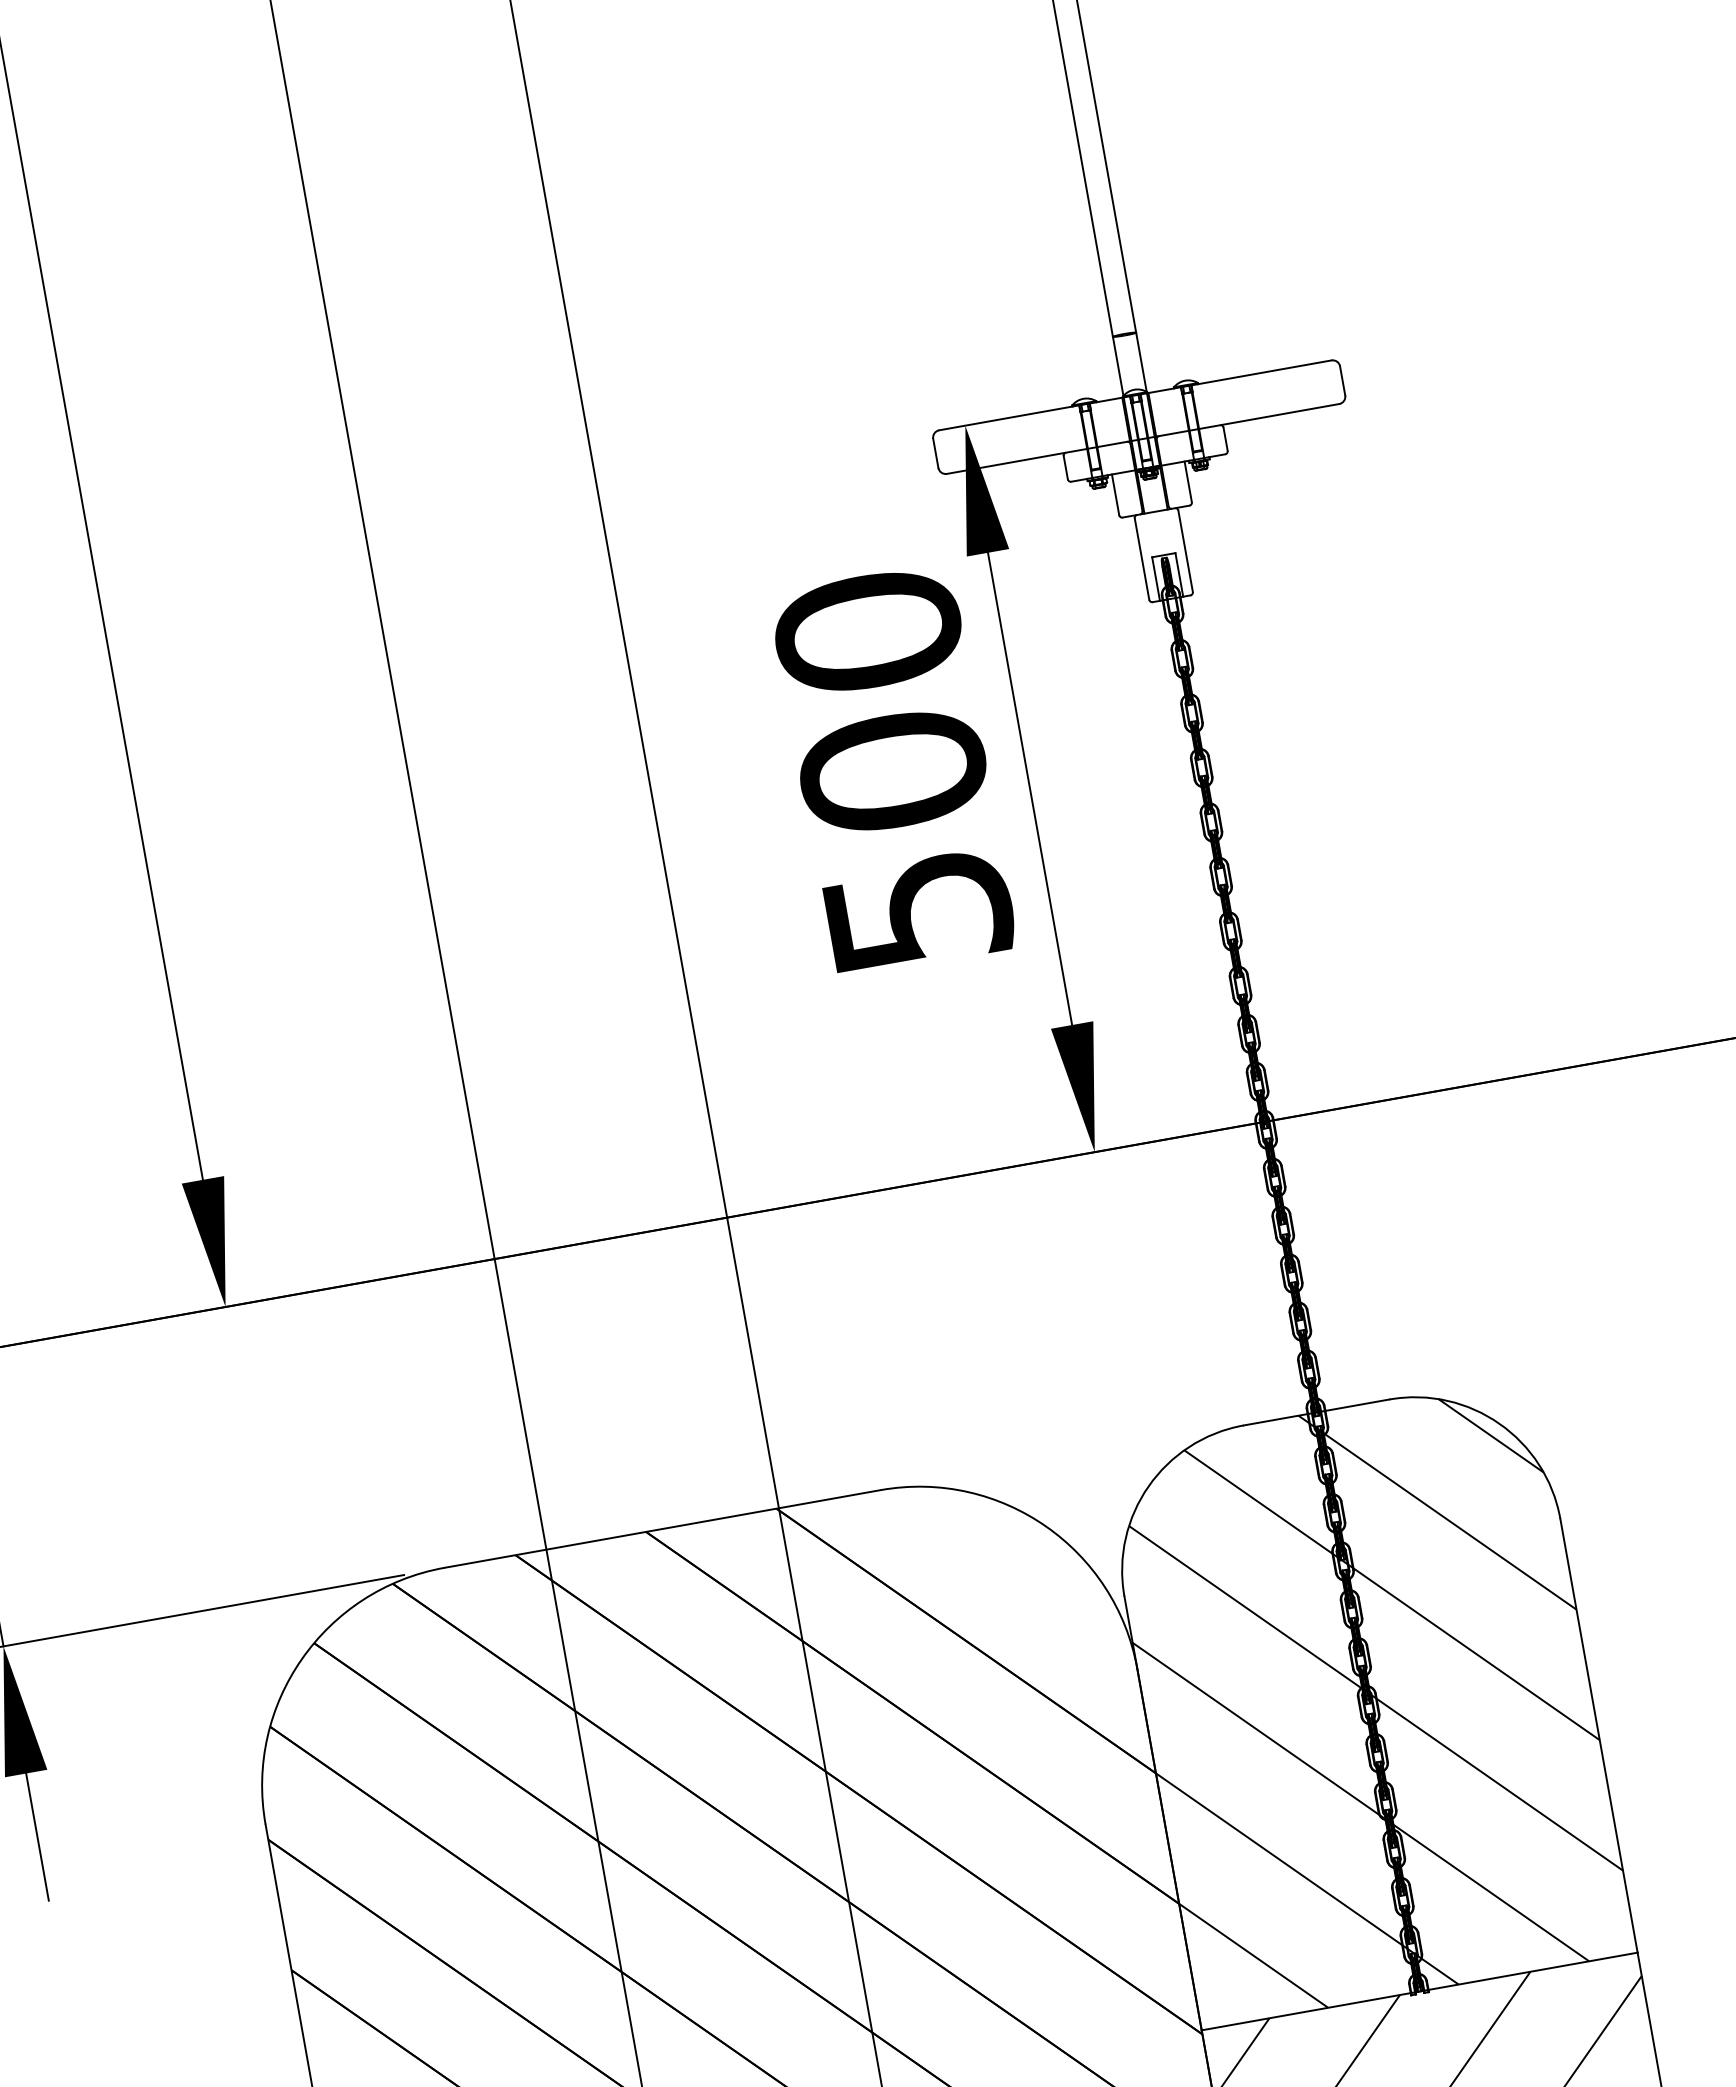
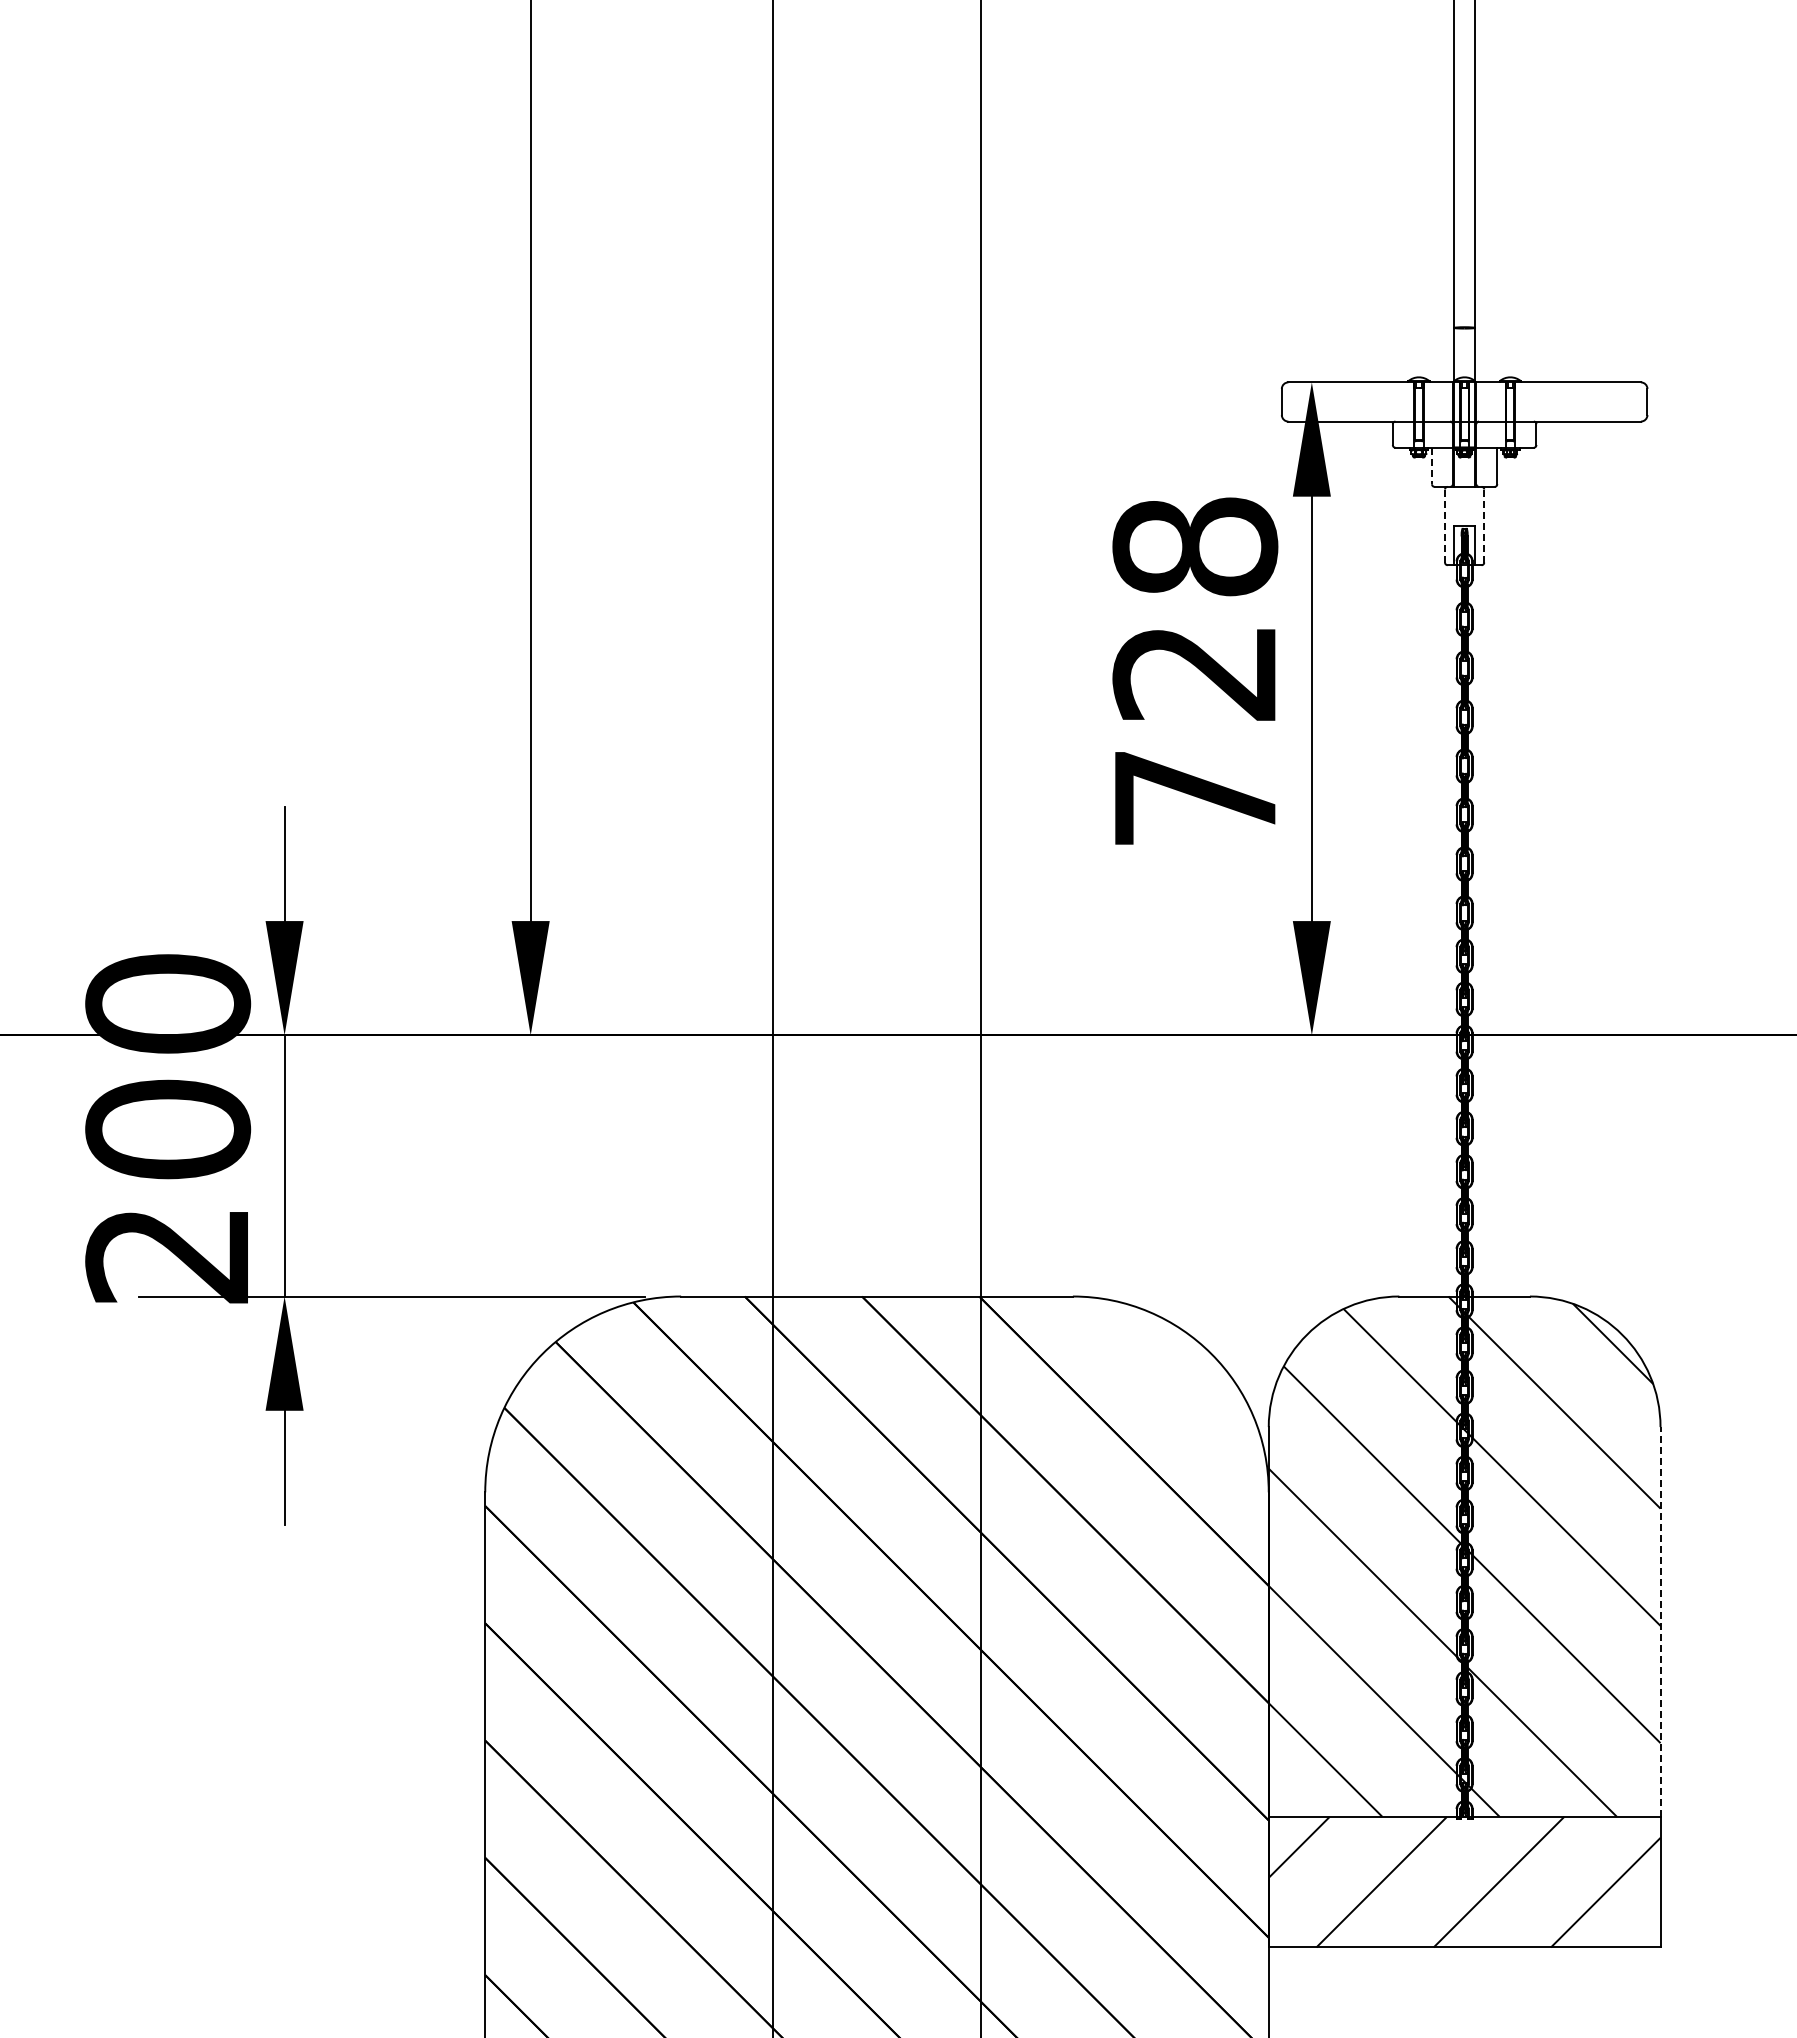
line: (1116, 495) -> (1432, 466), solid -> dashed
line: (1186, 551) -> (1484, 526), solid -> dashed
line: (1142, 559) -> (1445, 526), solid -> dashed
text: (893, 770) -> (1195, 671), 500 -> 728
line: (1598, 1735) -> (1660, 1621), solid -> dashed

